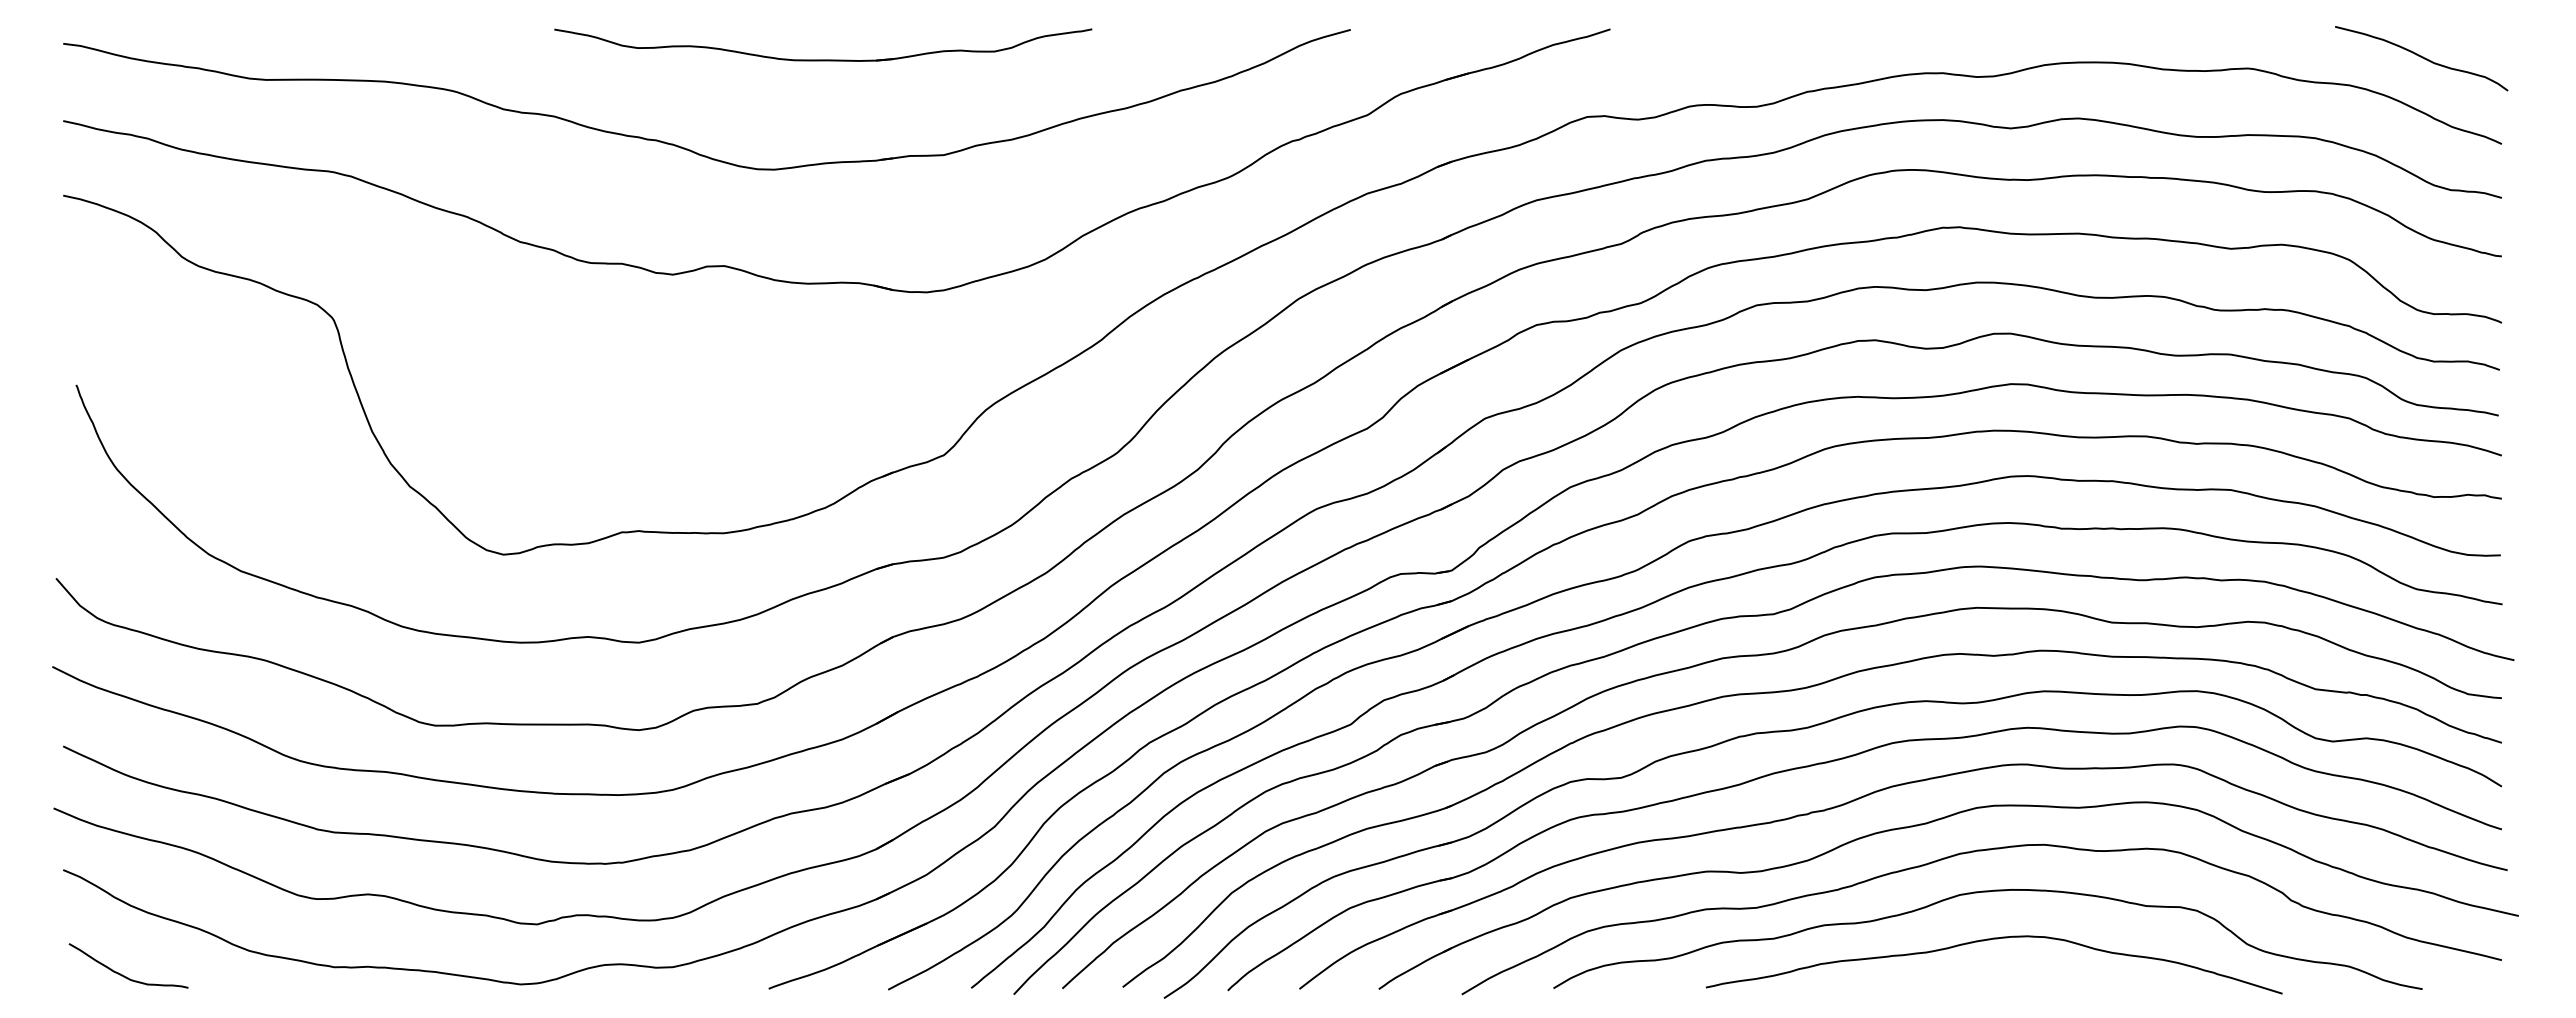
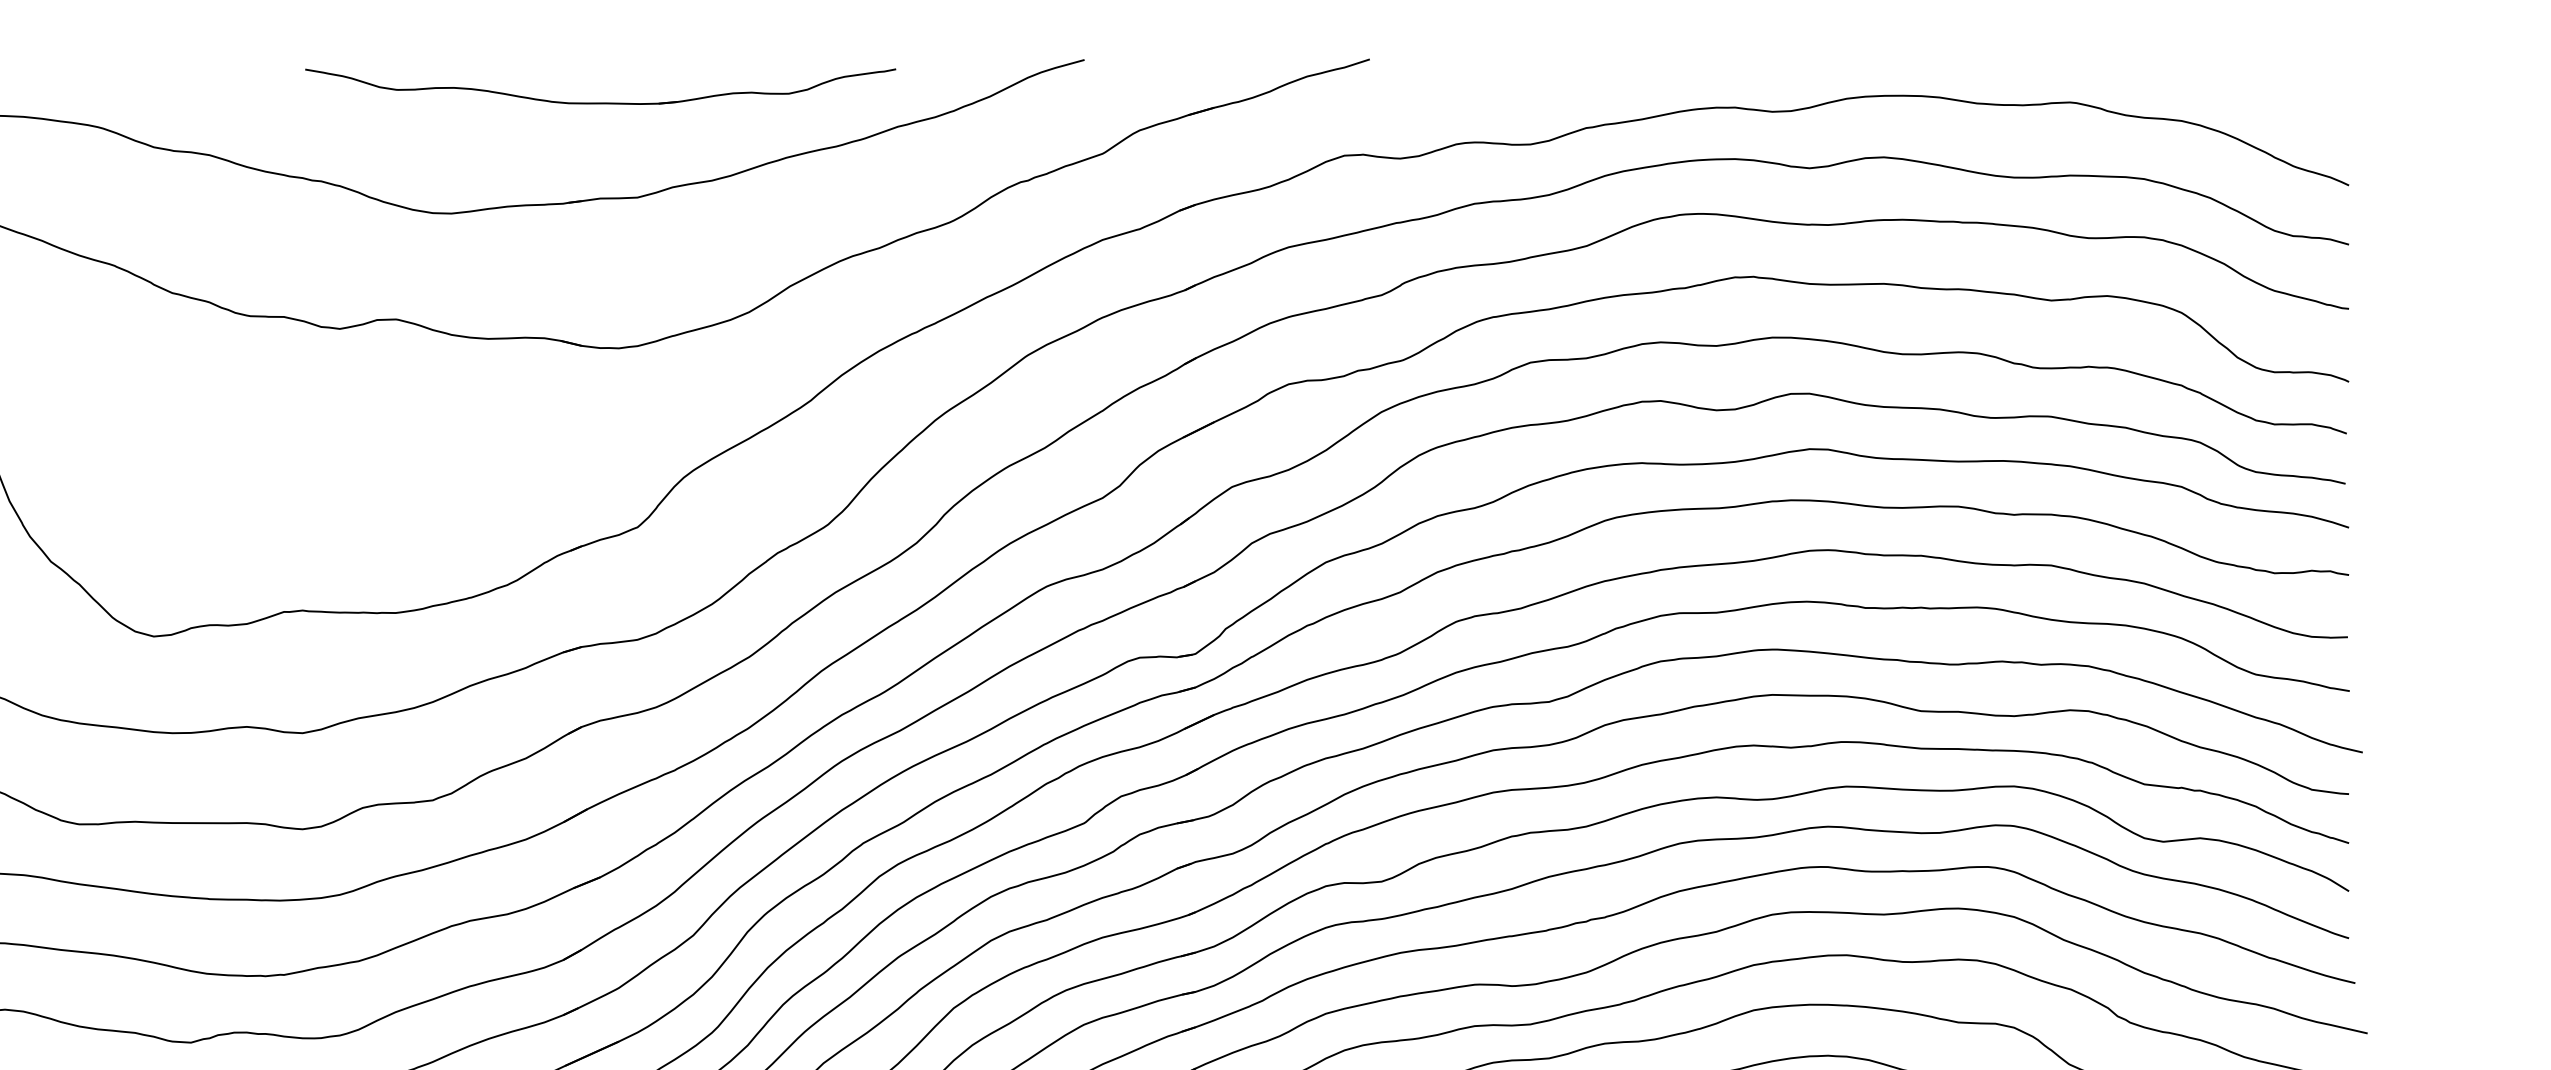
curve: (2421, 57) -> (2260, 90), removed
part: (823, 59) -> (600, 102), moved

